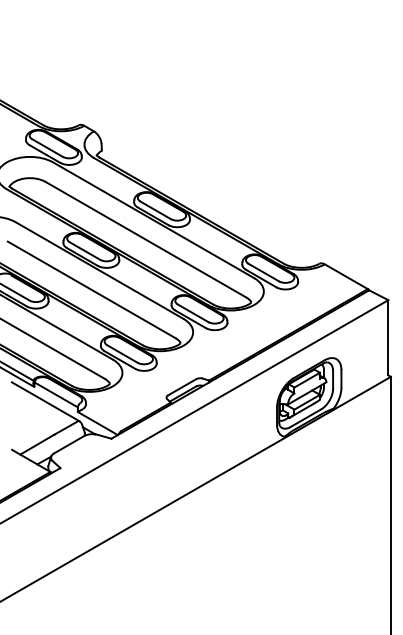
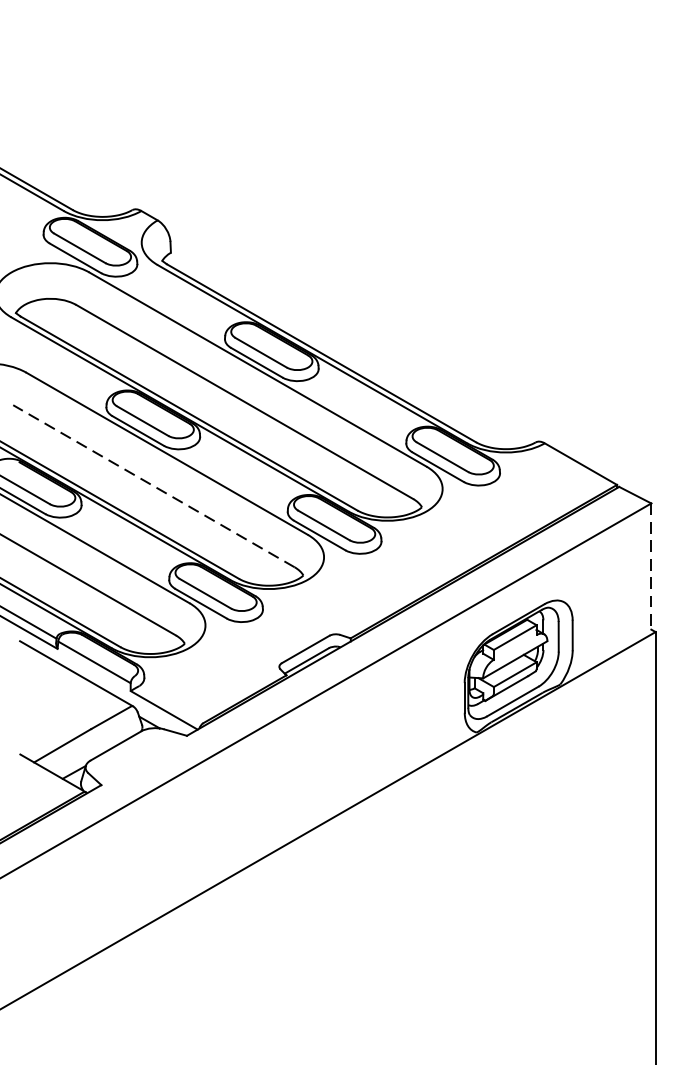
line: (91, 289) -> (153, 485), solid -> dashed
line: (388, 337) -> (651, 566), solid -> dashed

